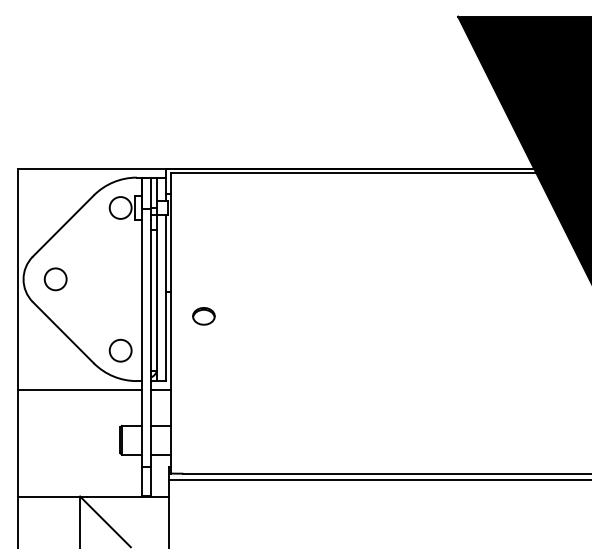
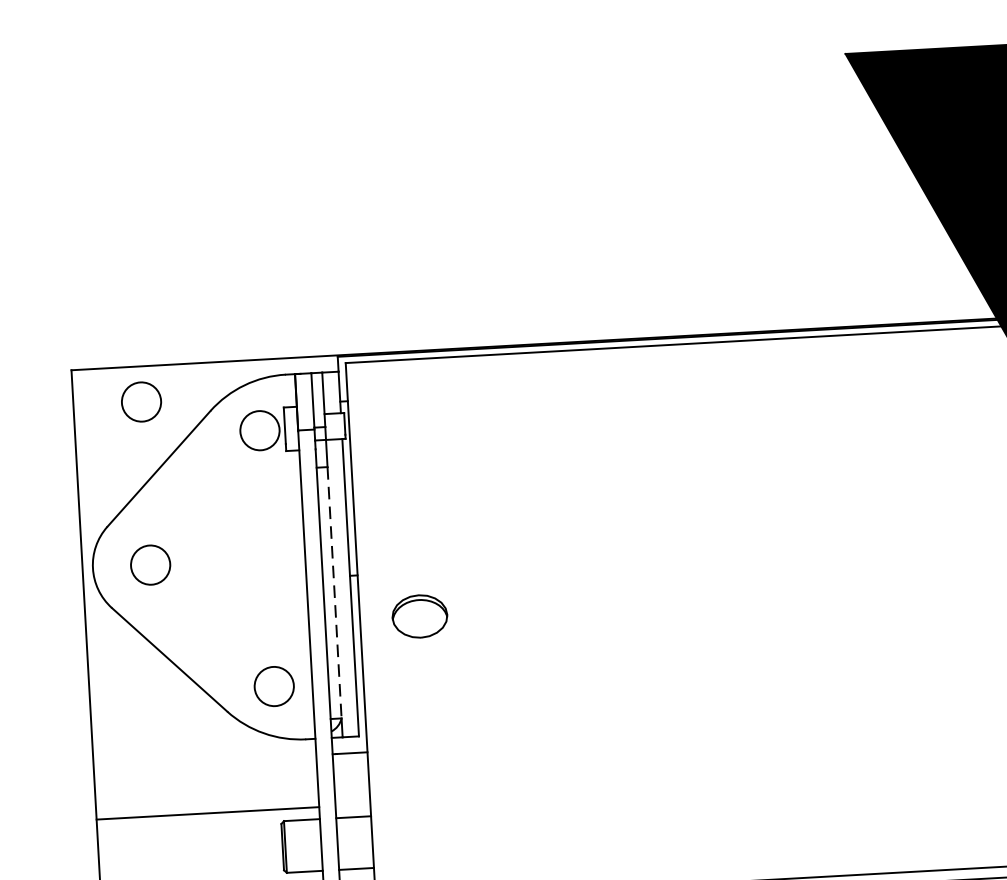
circle: (55, 188) -> (141, 402), added
line: (157, 300) -> (335, 592), solid -> dashed
part: (203, 316) -> (419, 616), size x1.4
line: (79, 390) -> (207, 813), moved

